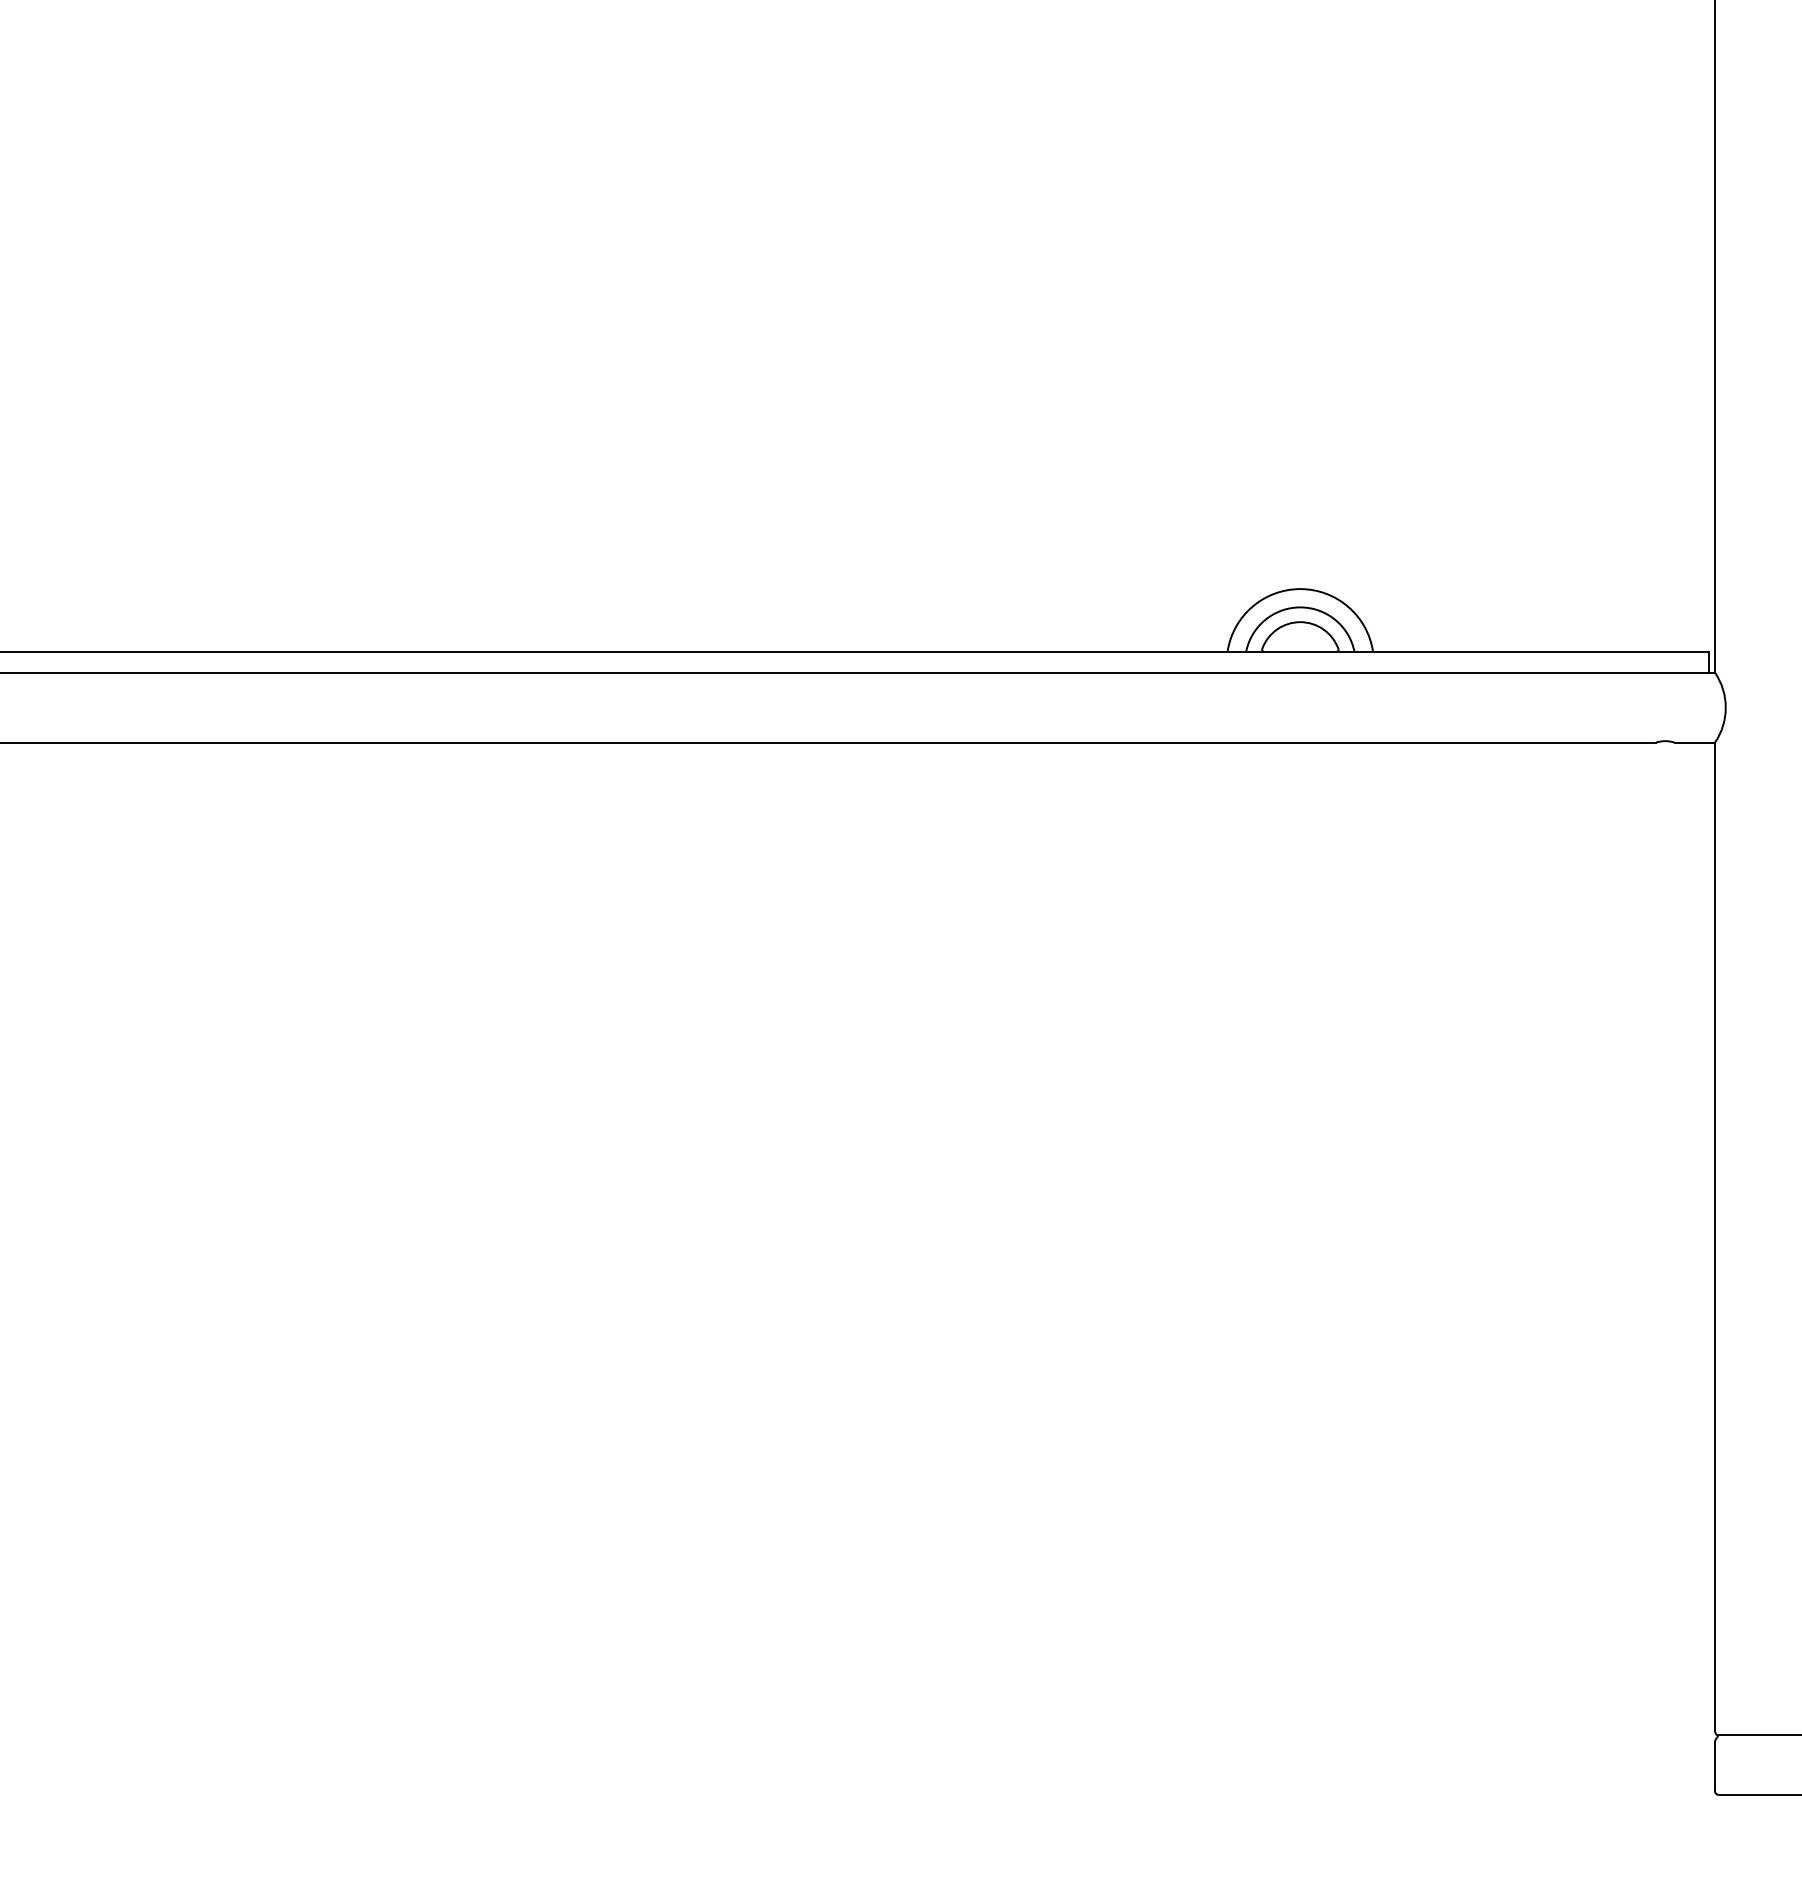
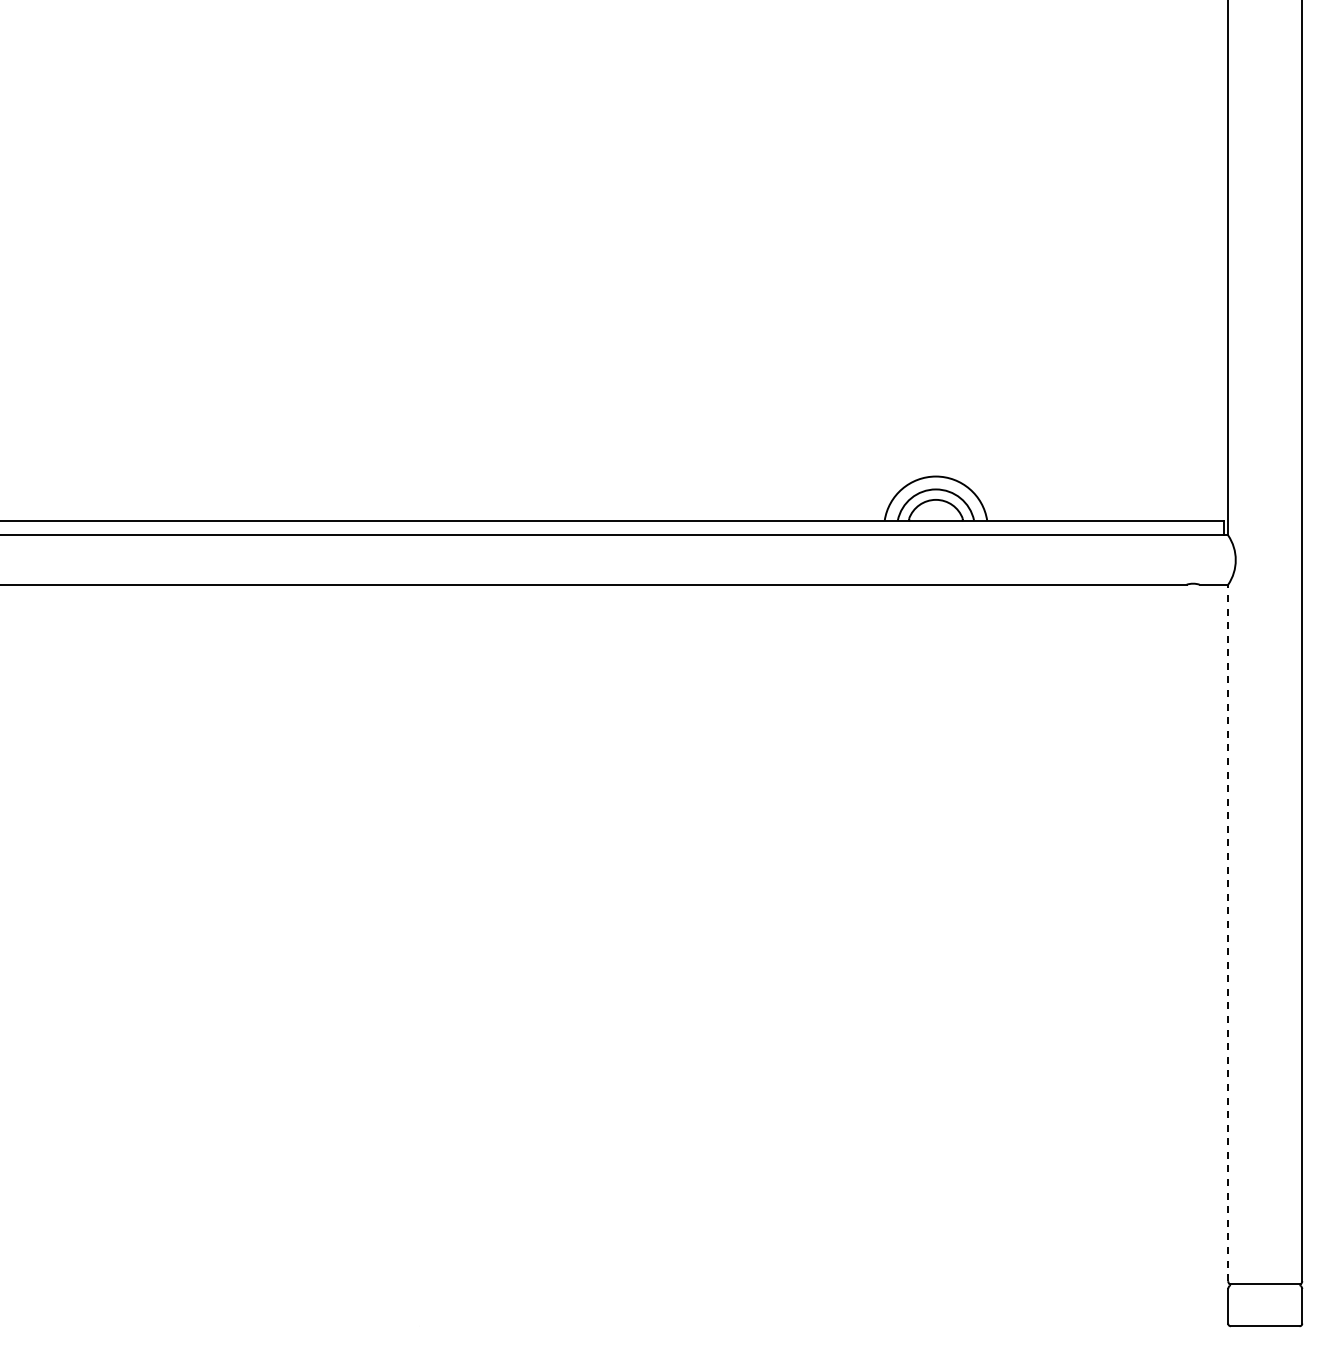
line: (1715, 1236) -> (1228, 932), solid -> dashed

